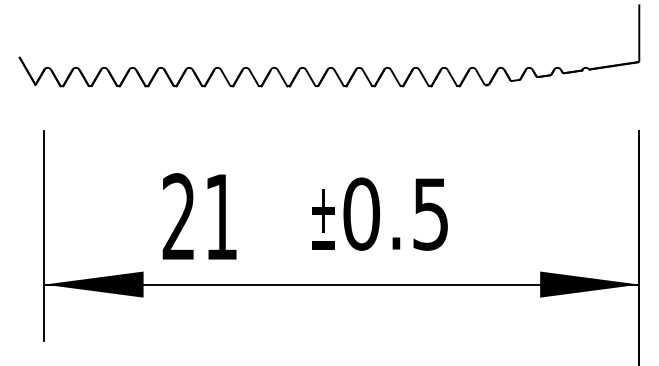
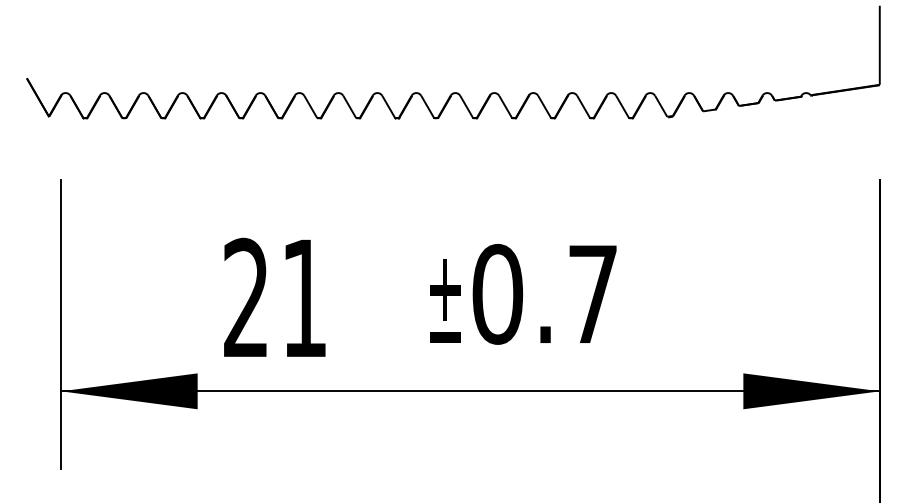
text: (430, 214) -> (592, 294), 0.5 -> 0.7

